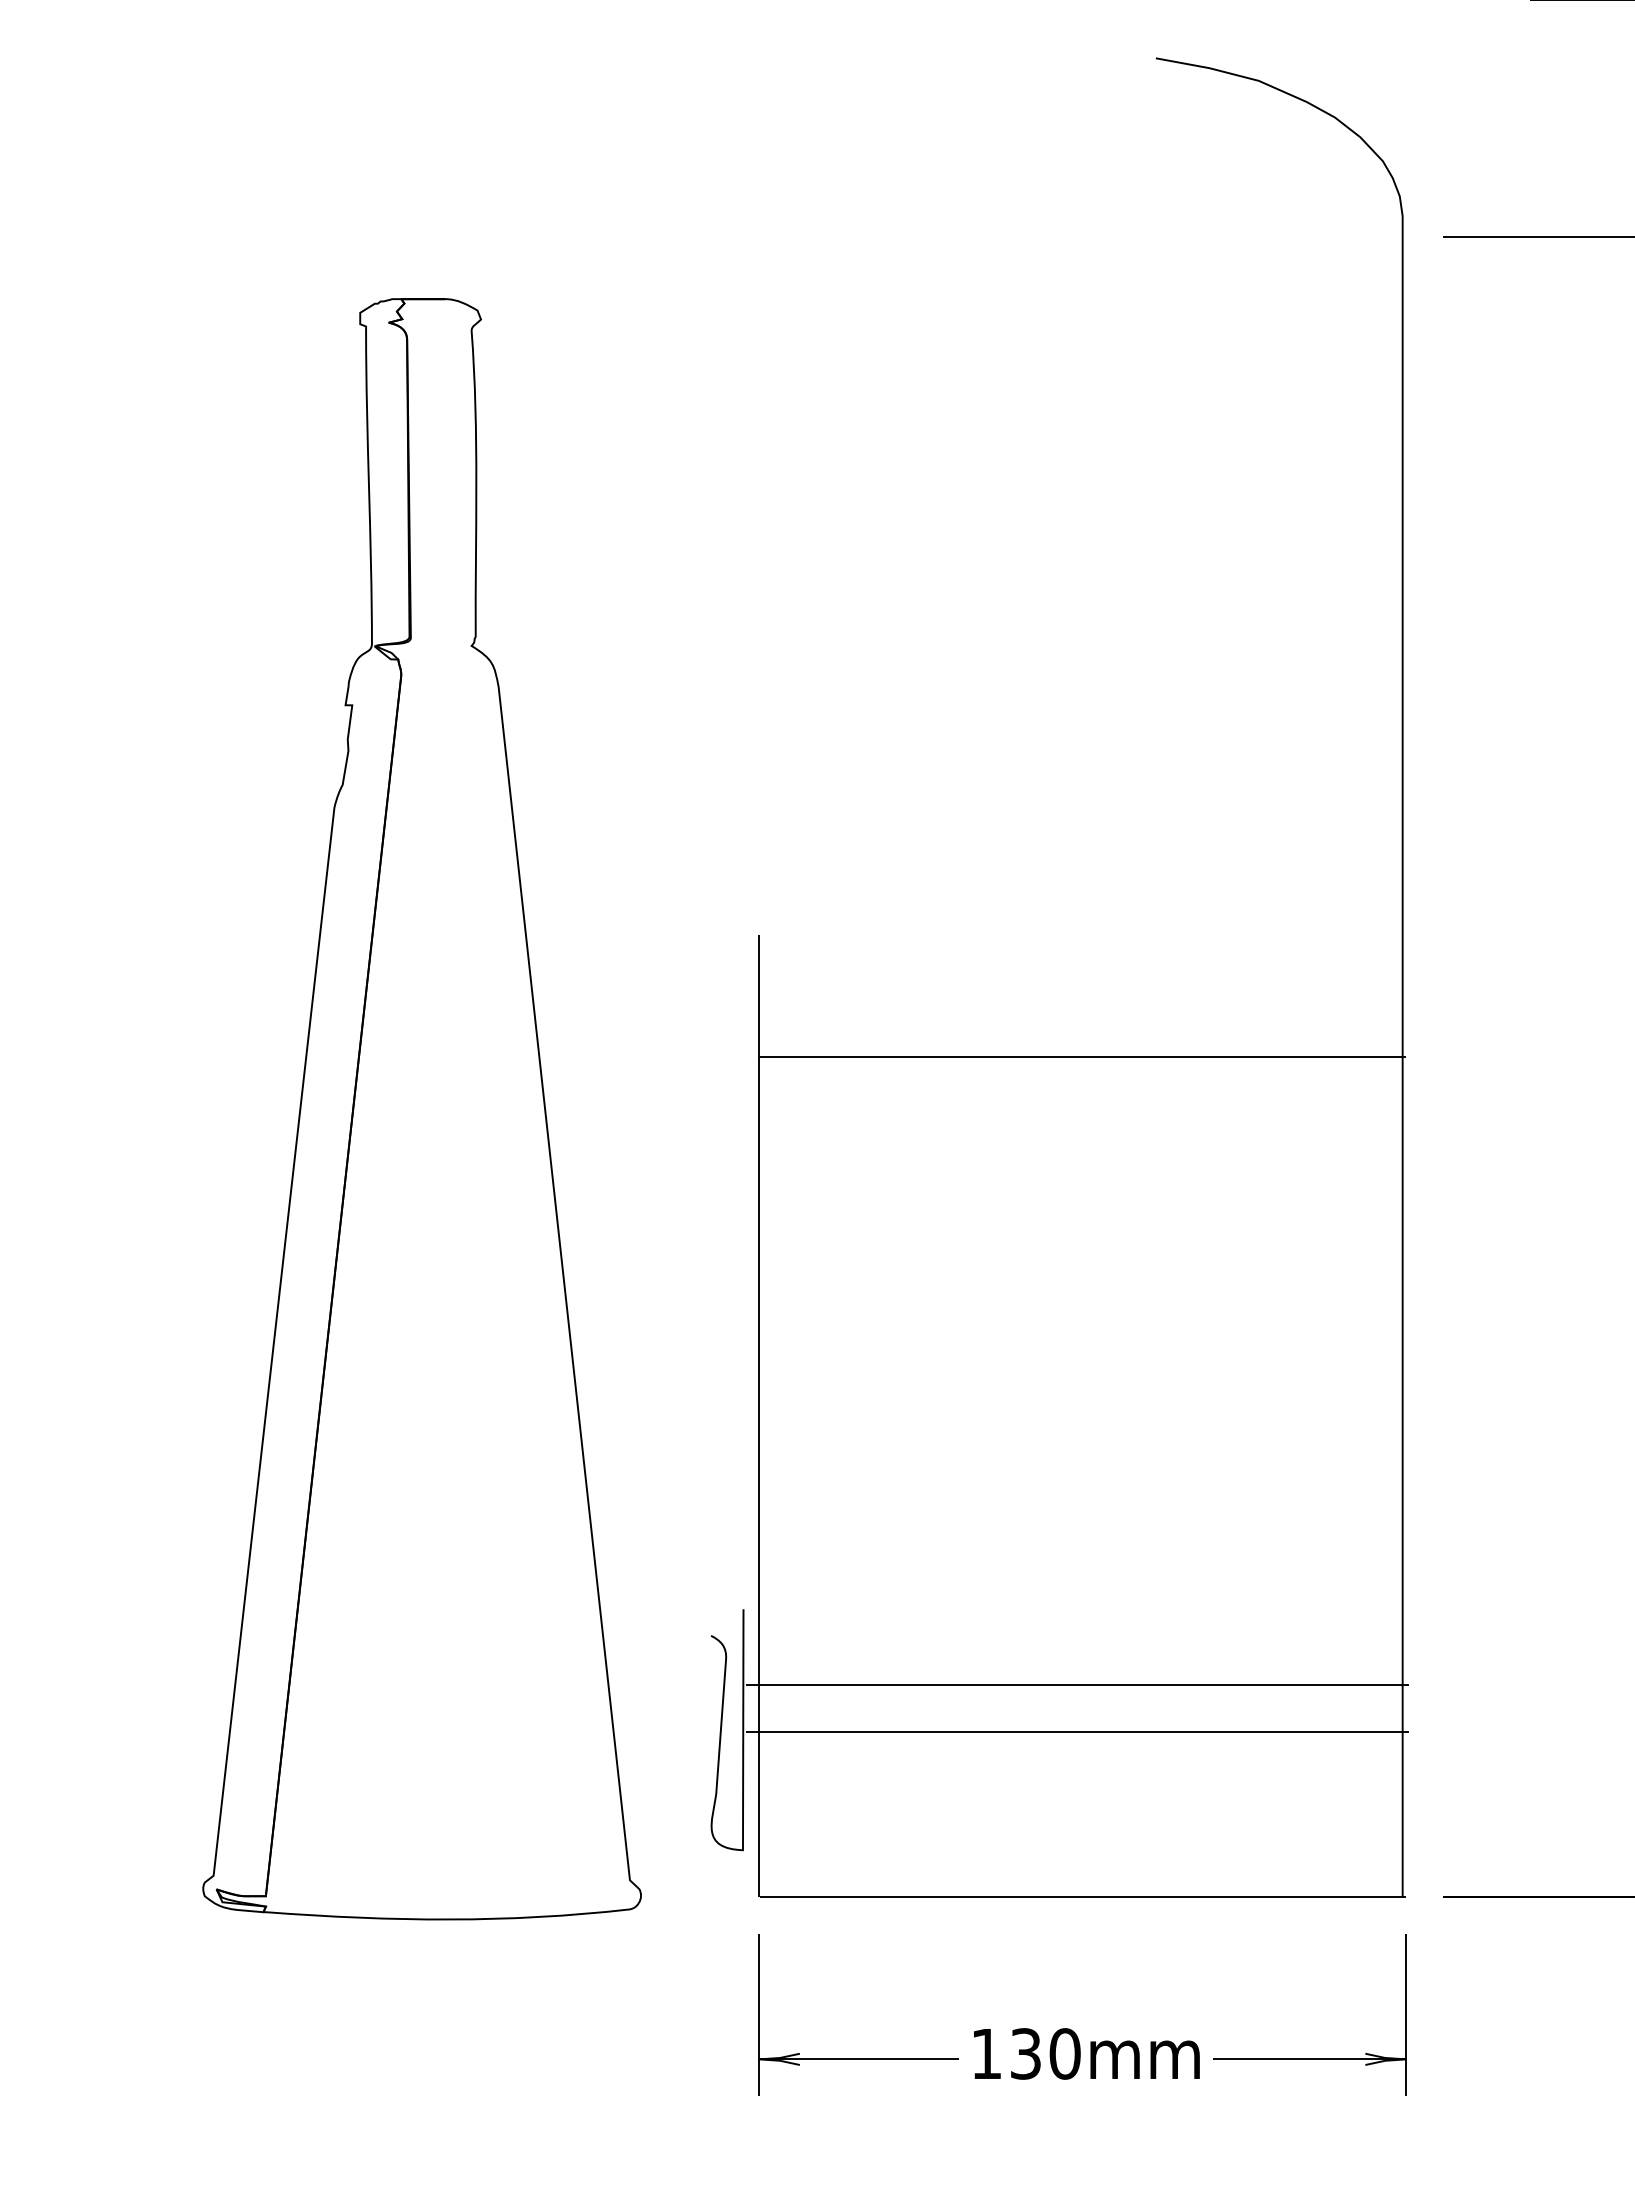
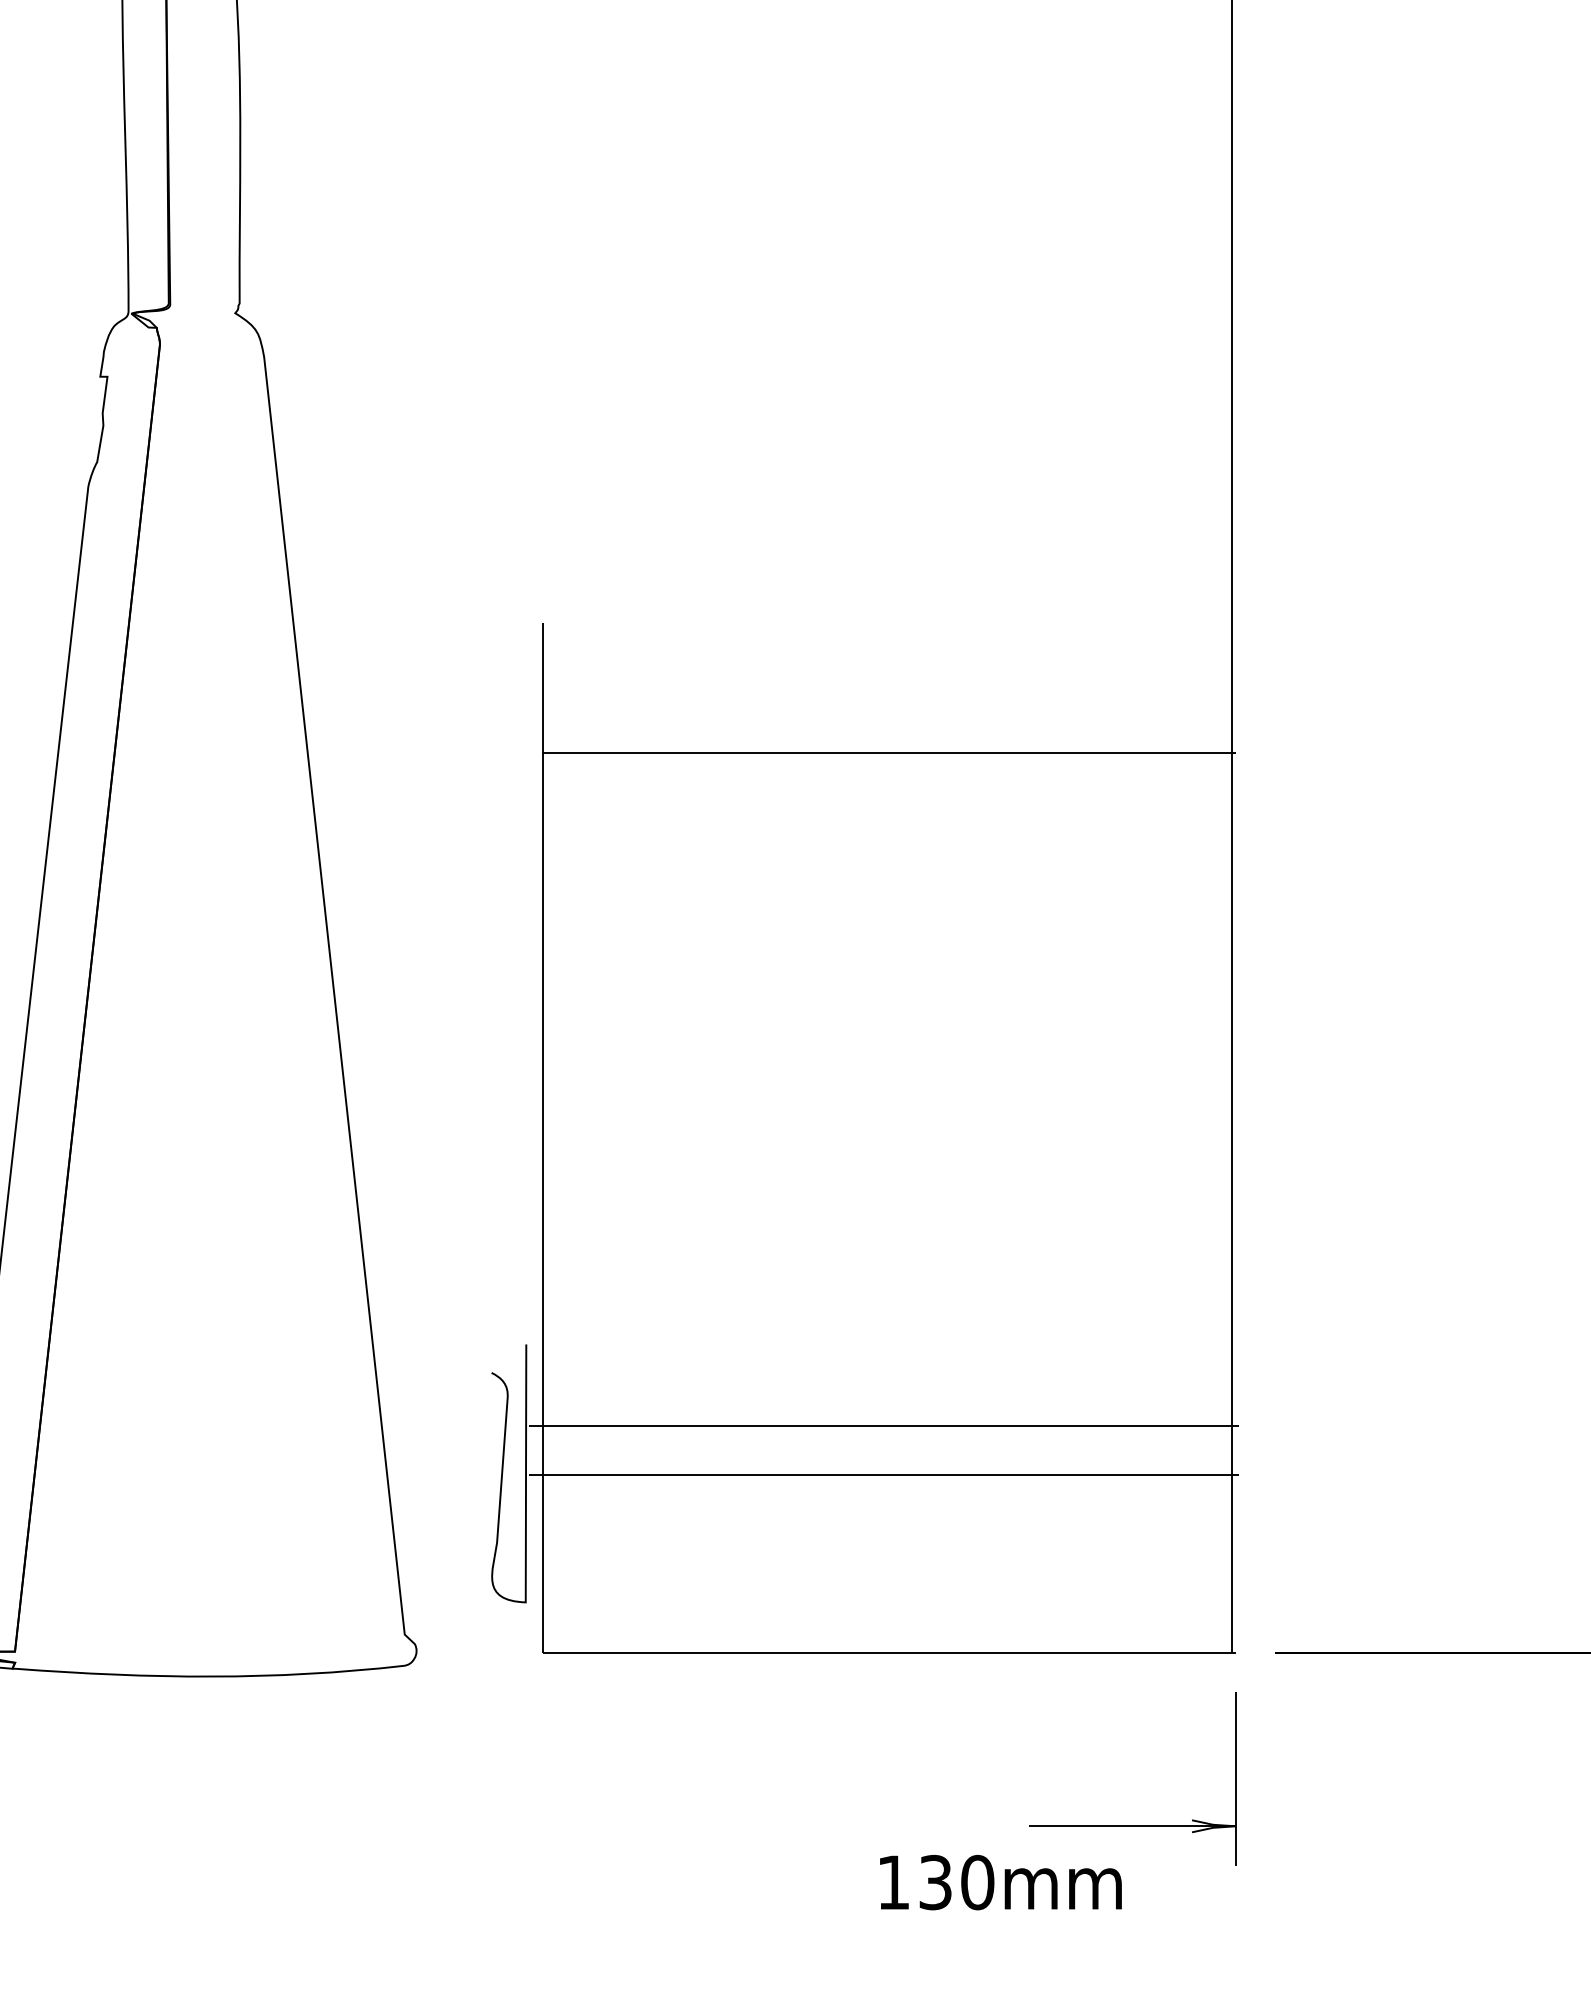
text: (1086, 2053) -> (1000, 1882), moved
part: (858, 2058) -> (649, 1825), removed

